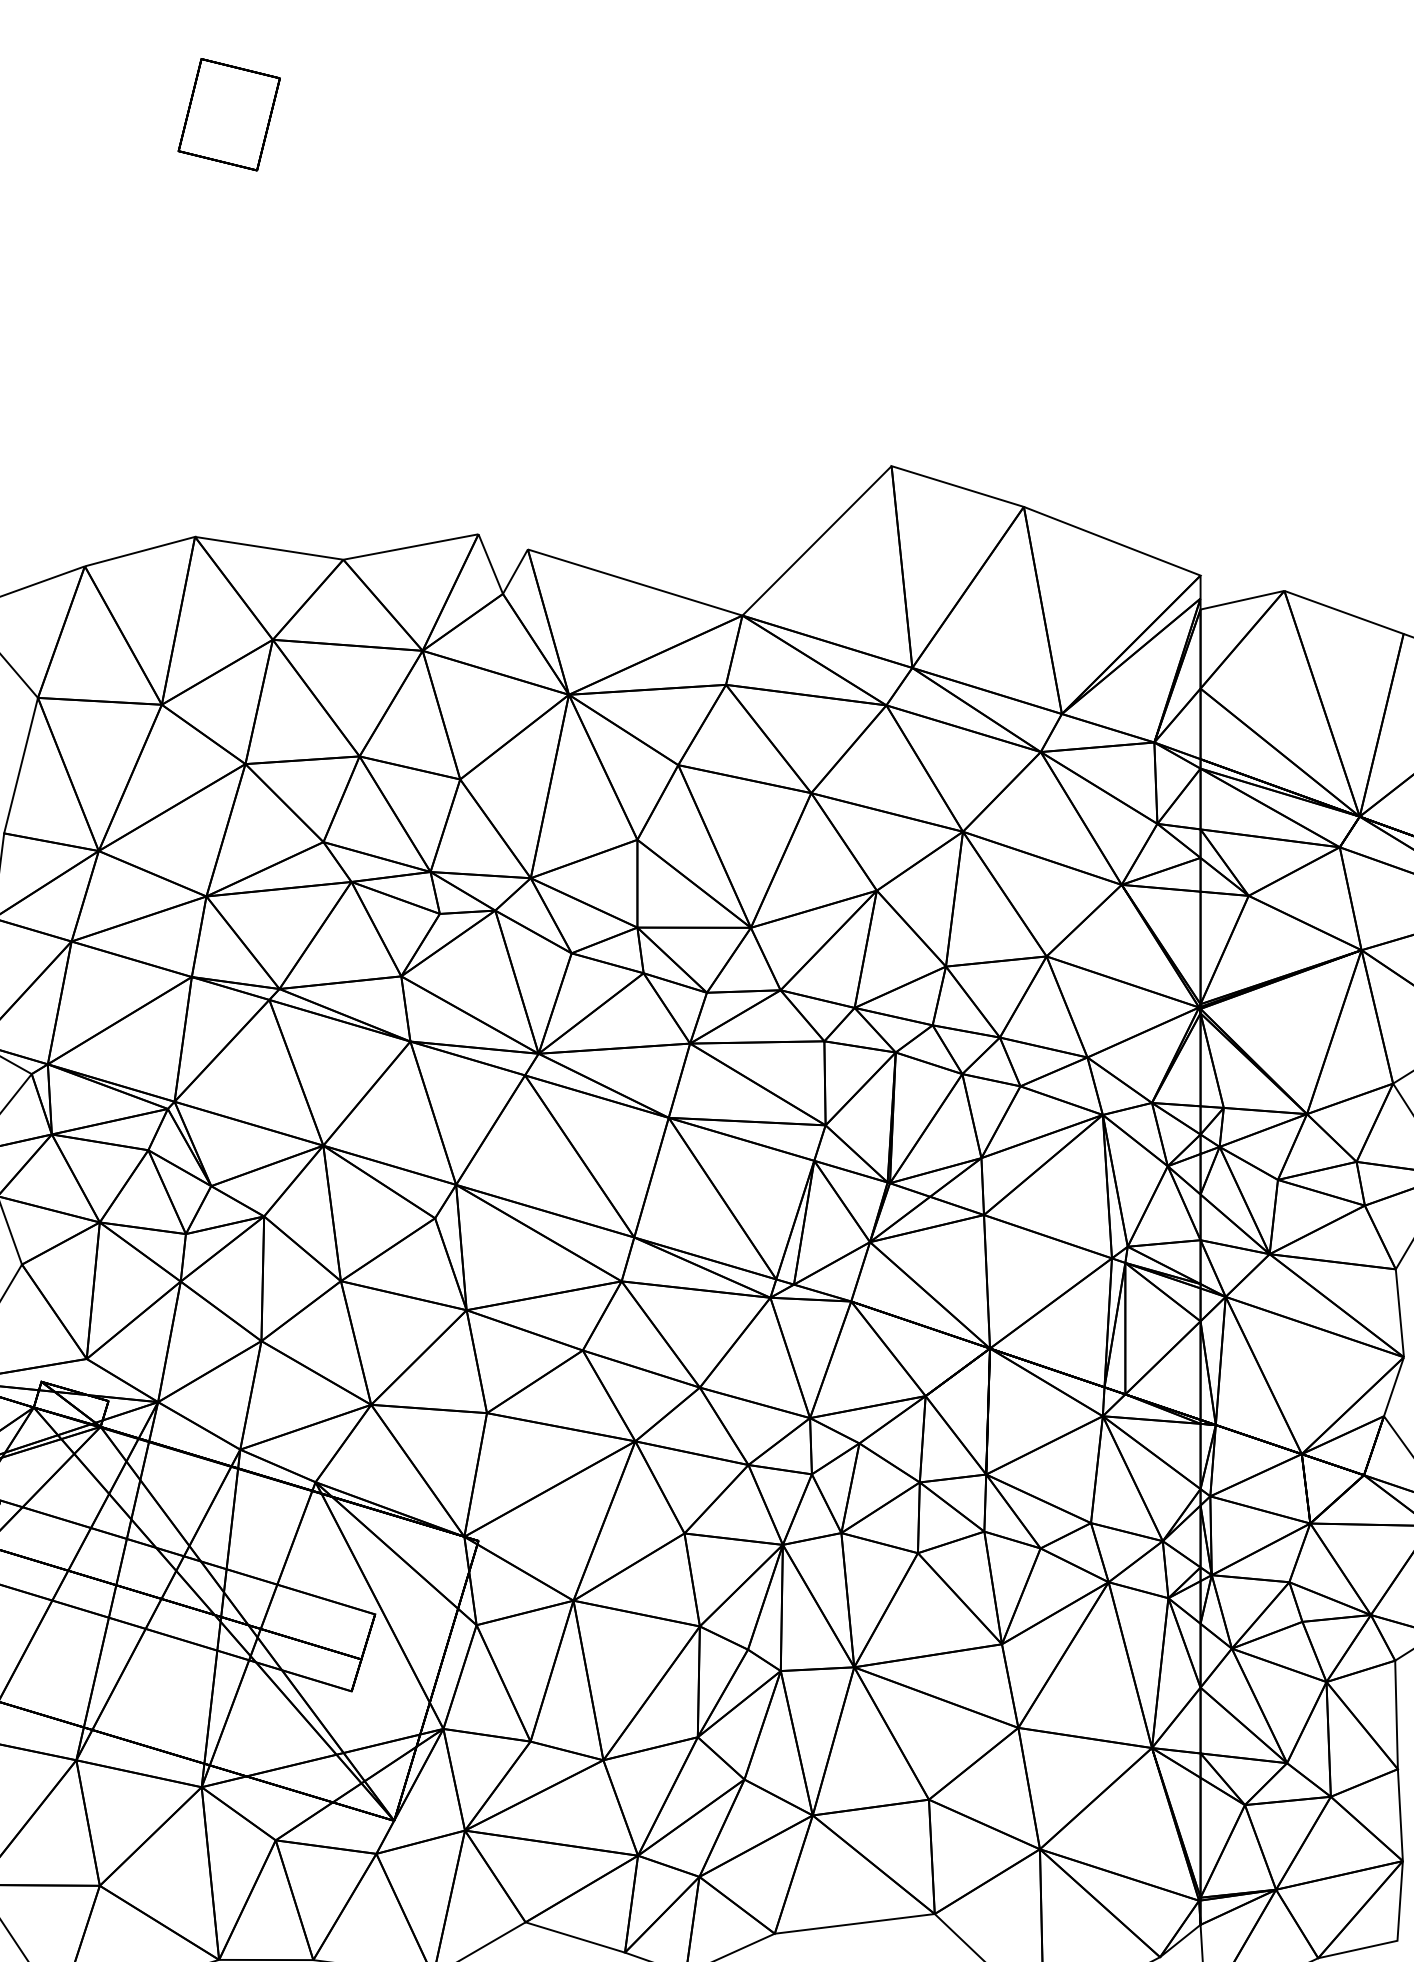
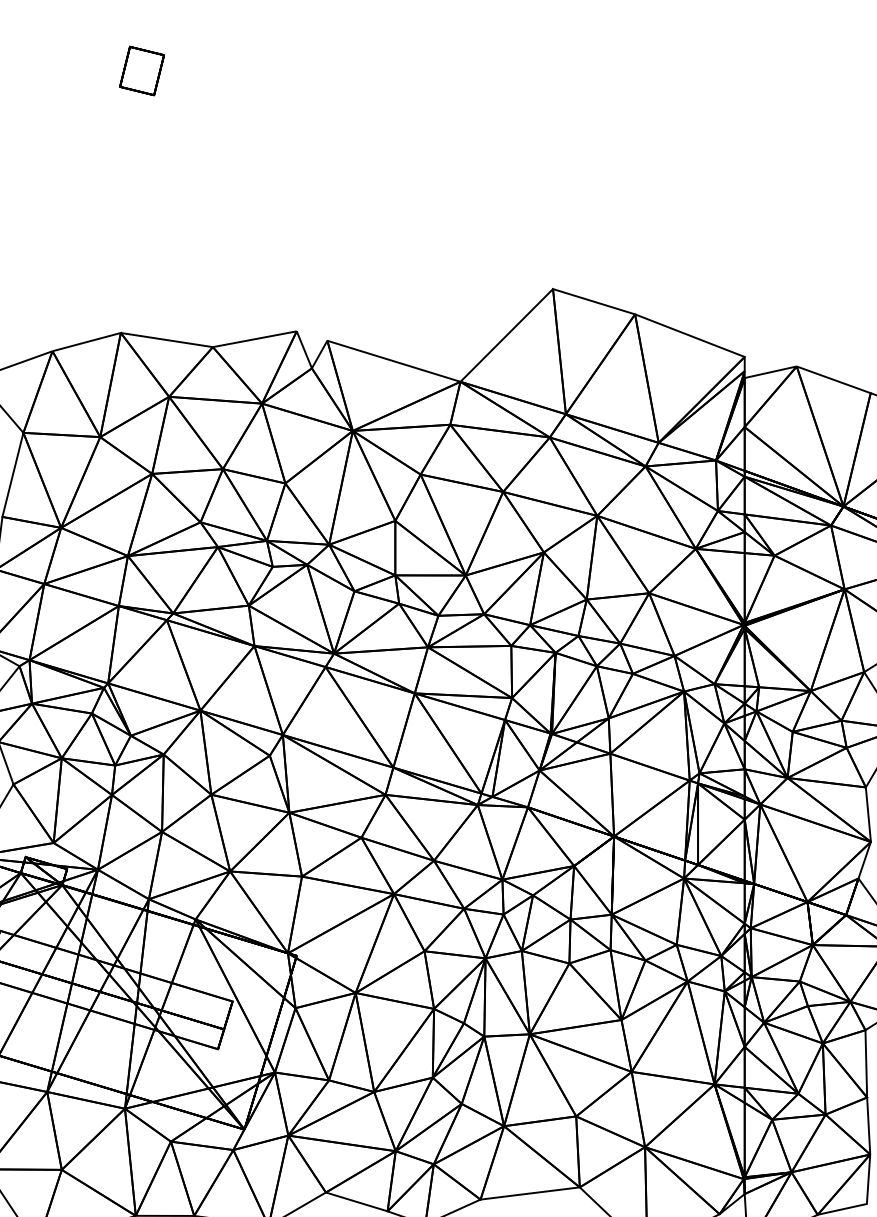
part: (228, 113) -> (141, 70), size x0.7

